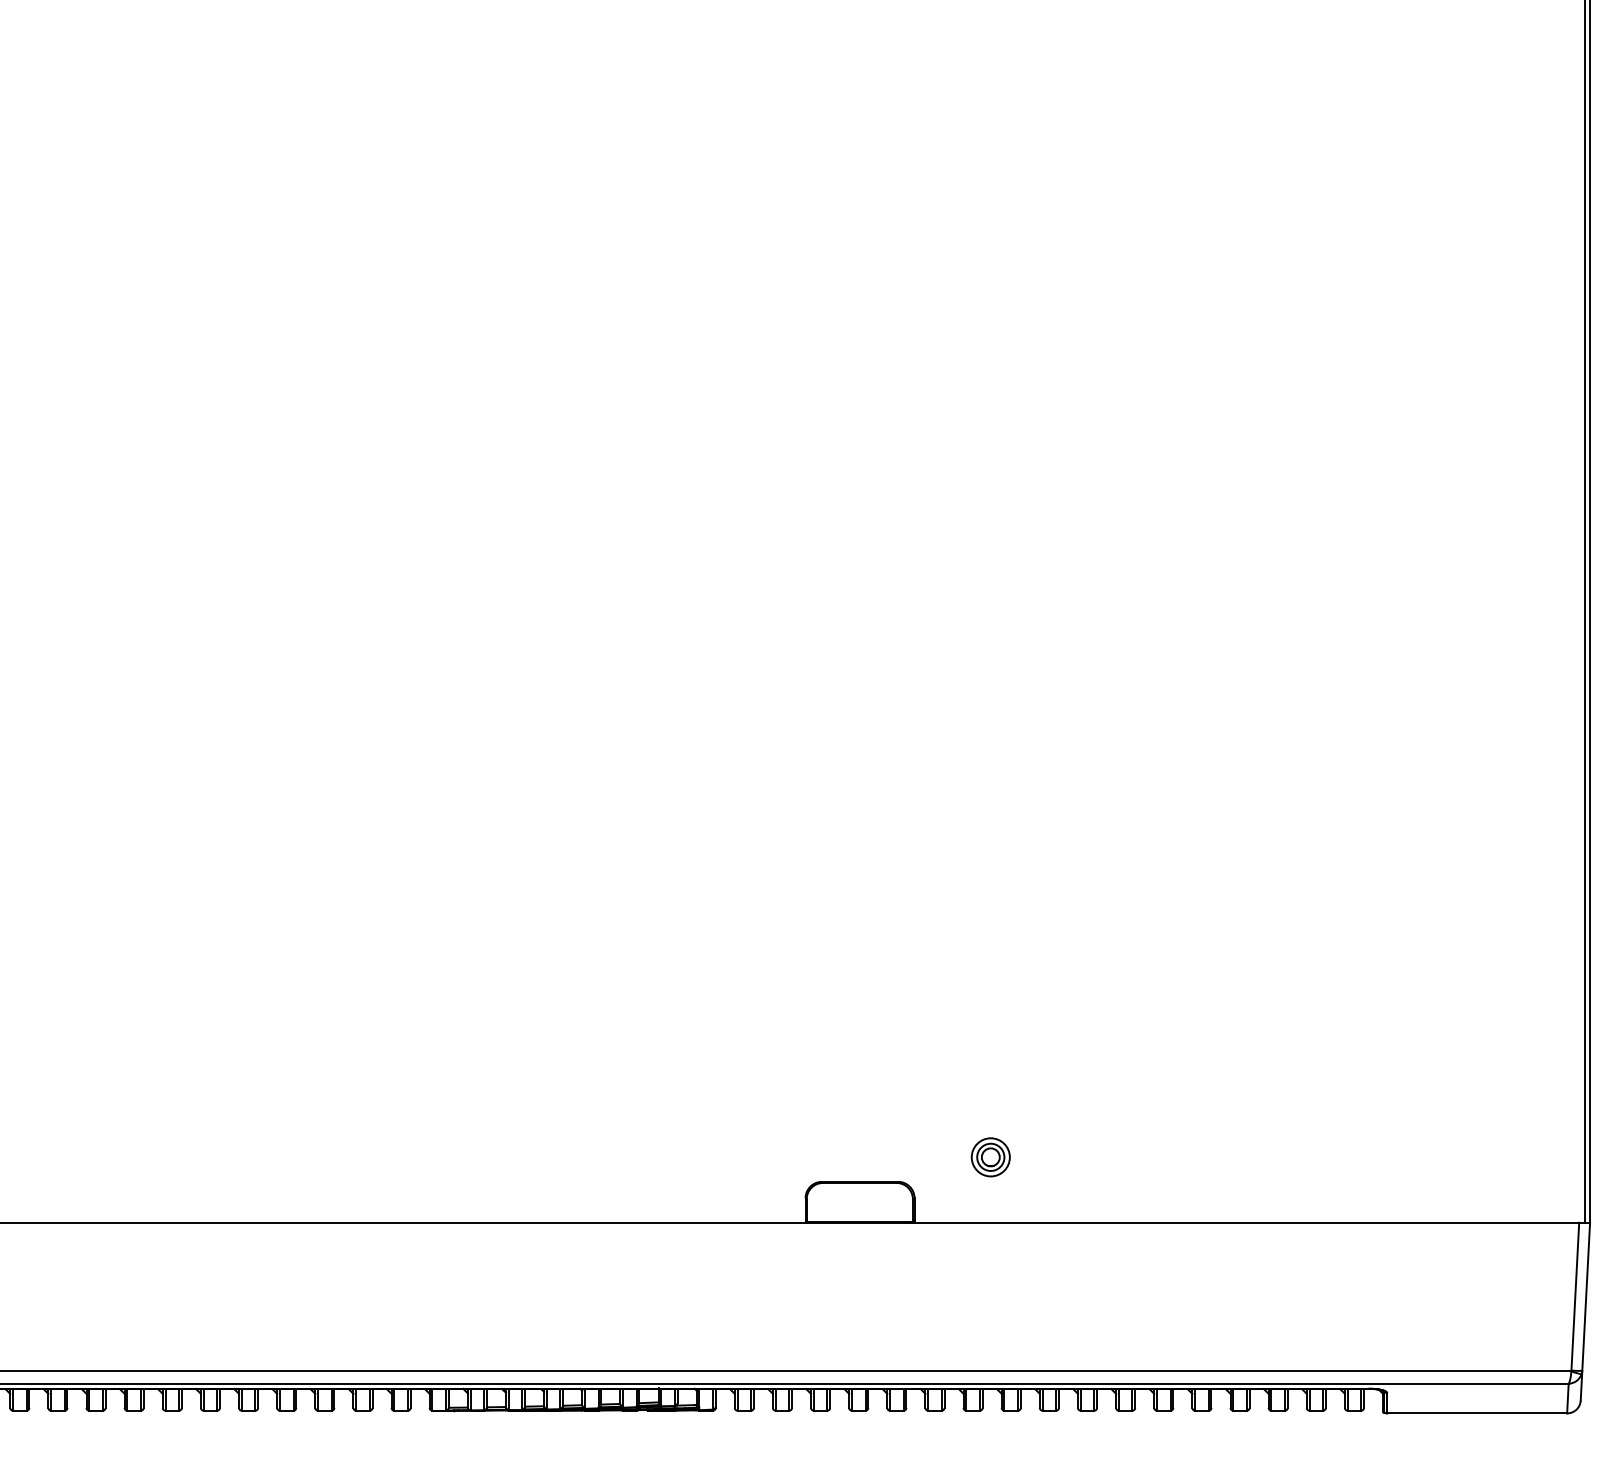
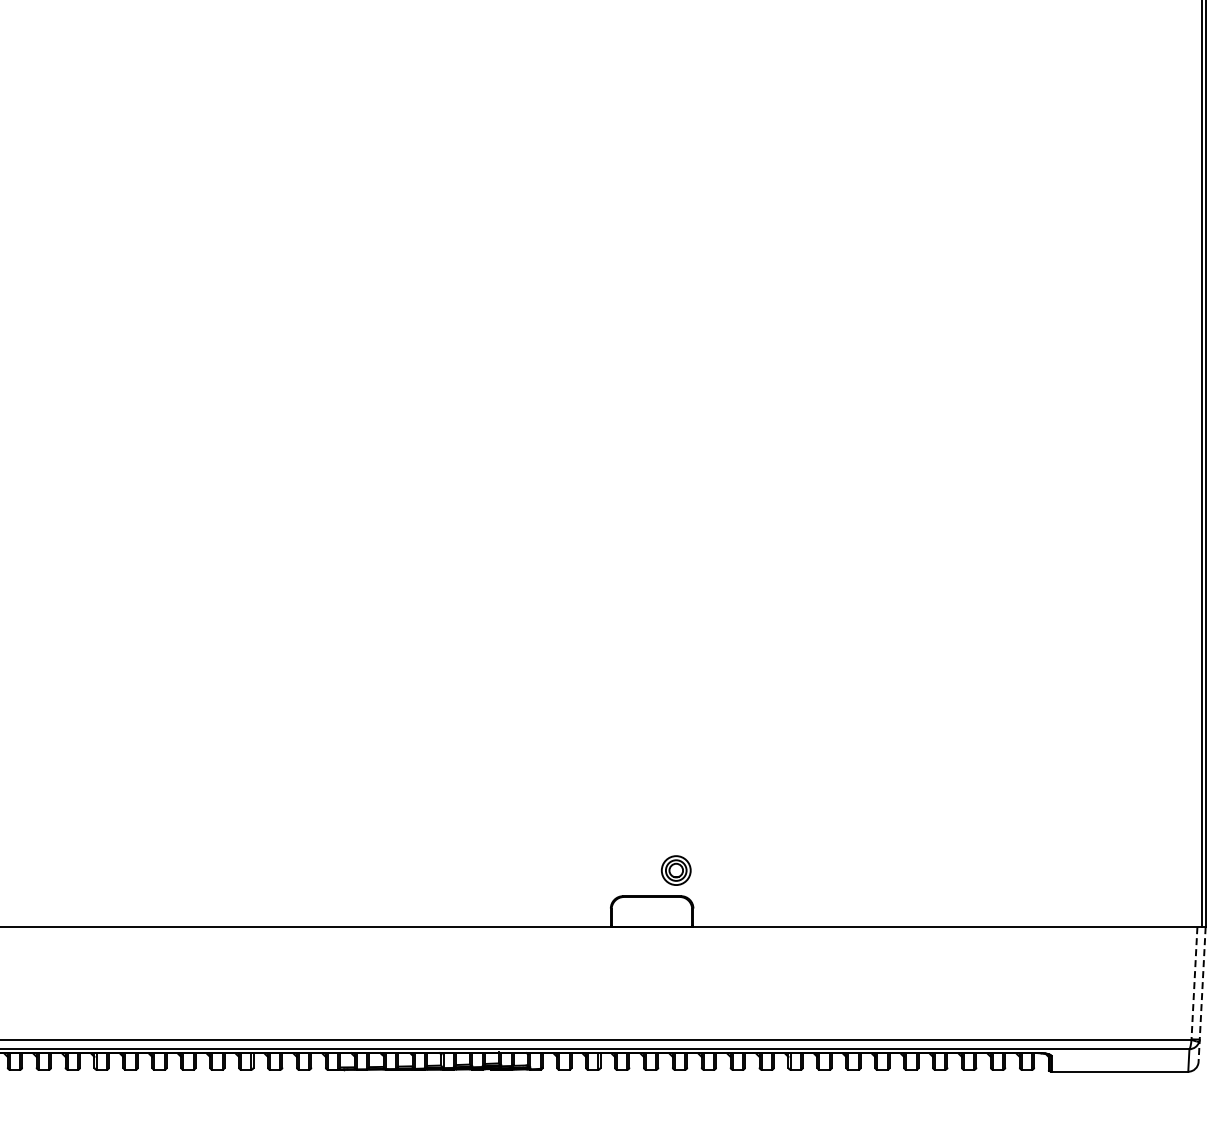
part: (989, 1157) -> (675, 870), moved
line: (1575, 1297) -> (1194, 983), solid -> dashed
line: (1585, 1312) -> (1202, 995), solid -> dashed

